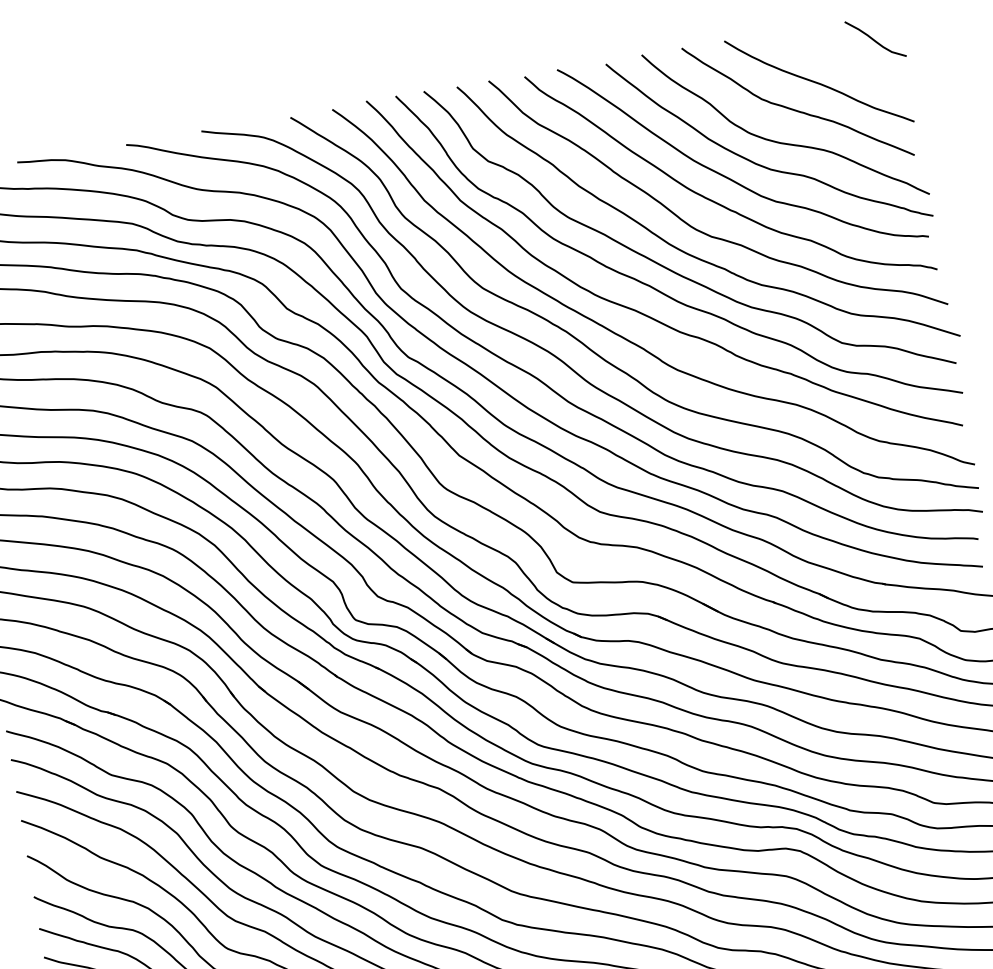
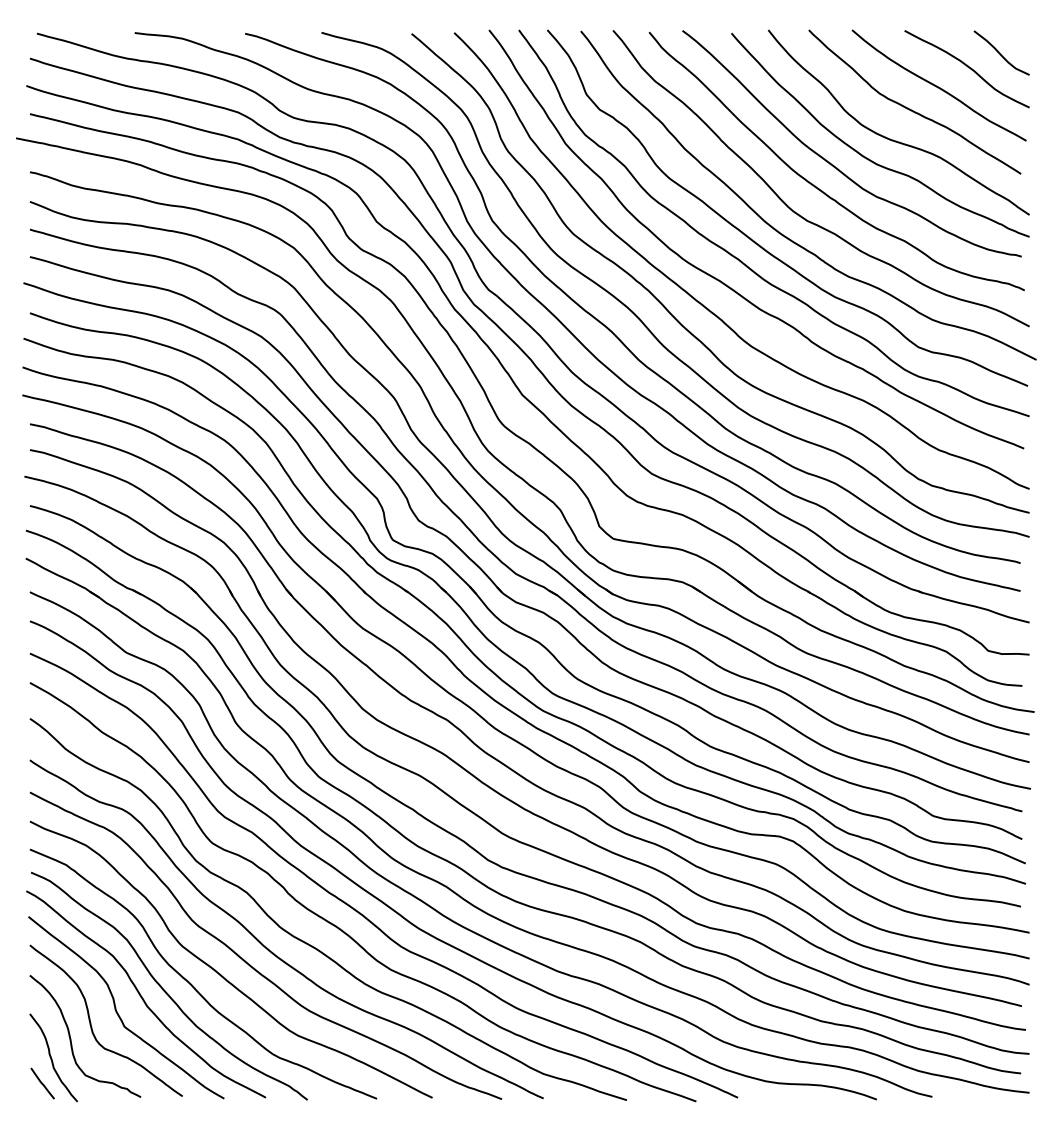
curve: (844, 59) -> (967, 67), added

